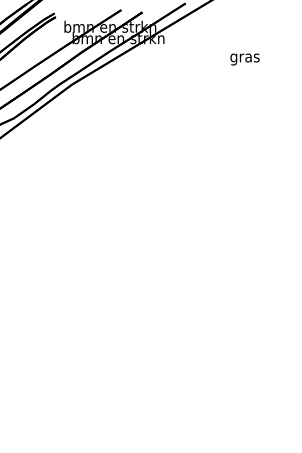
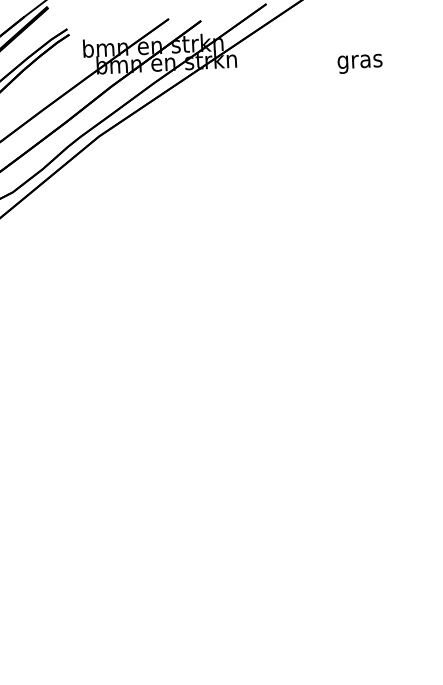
text: (244, 59) -> (359, 63), moved

